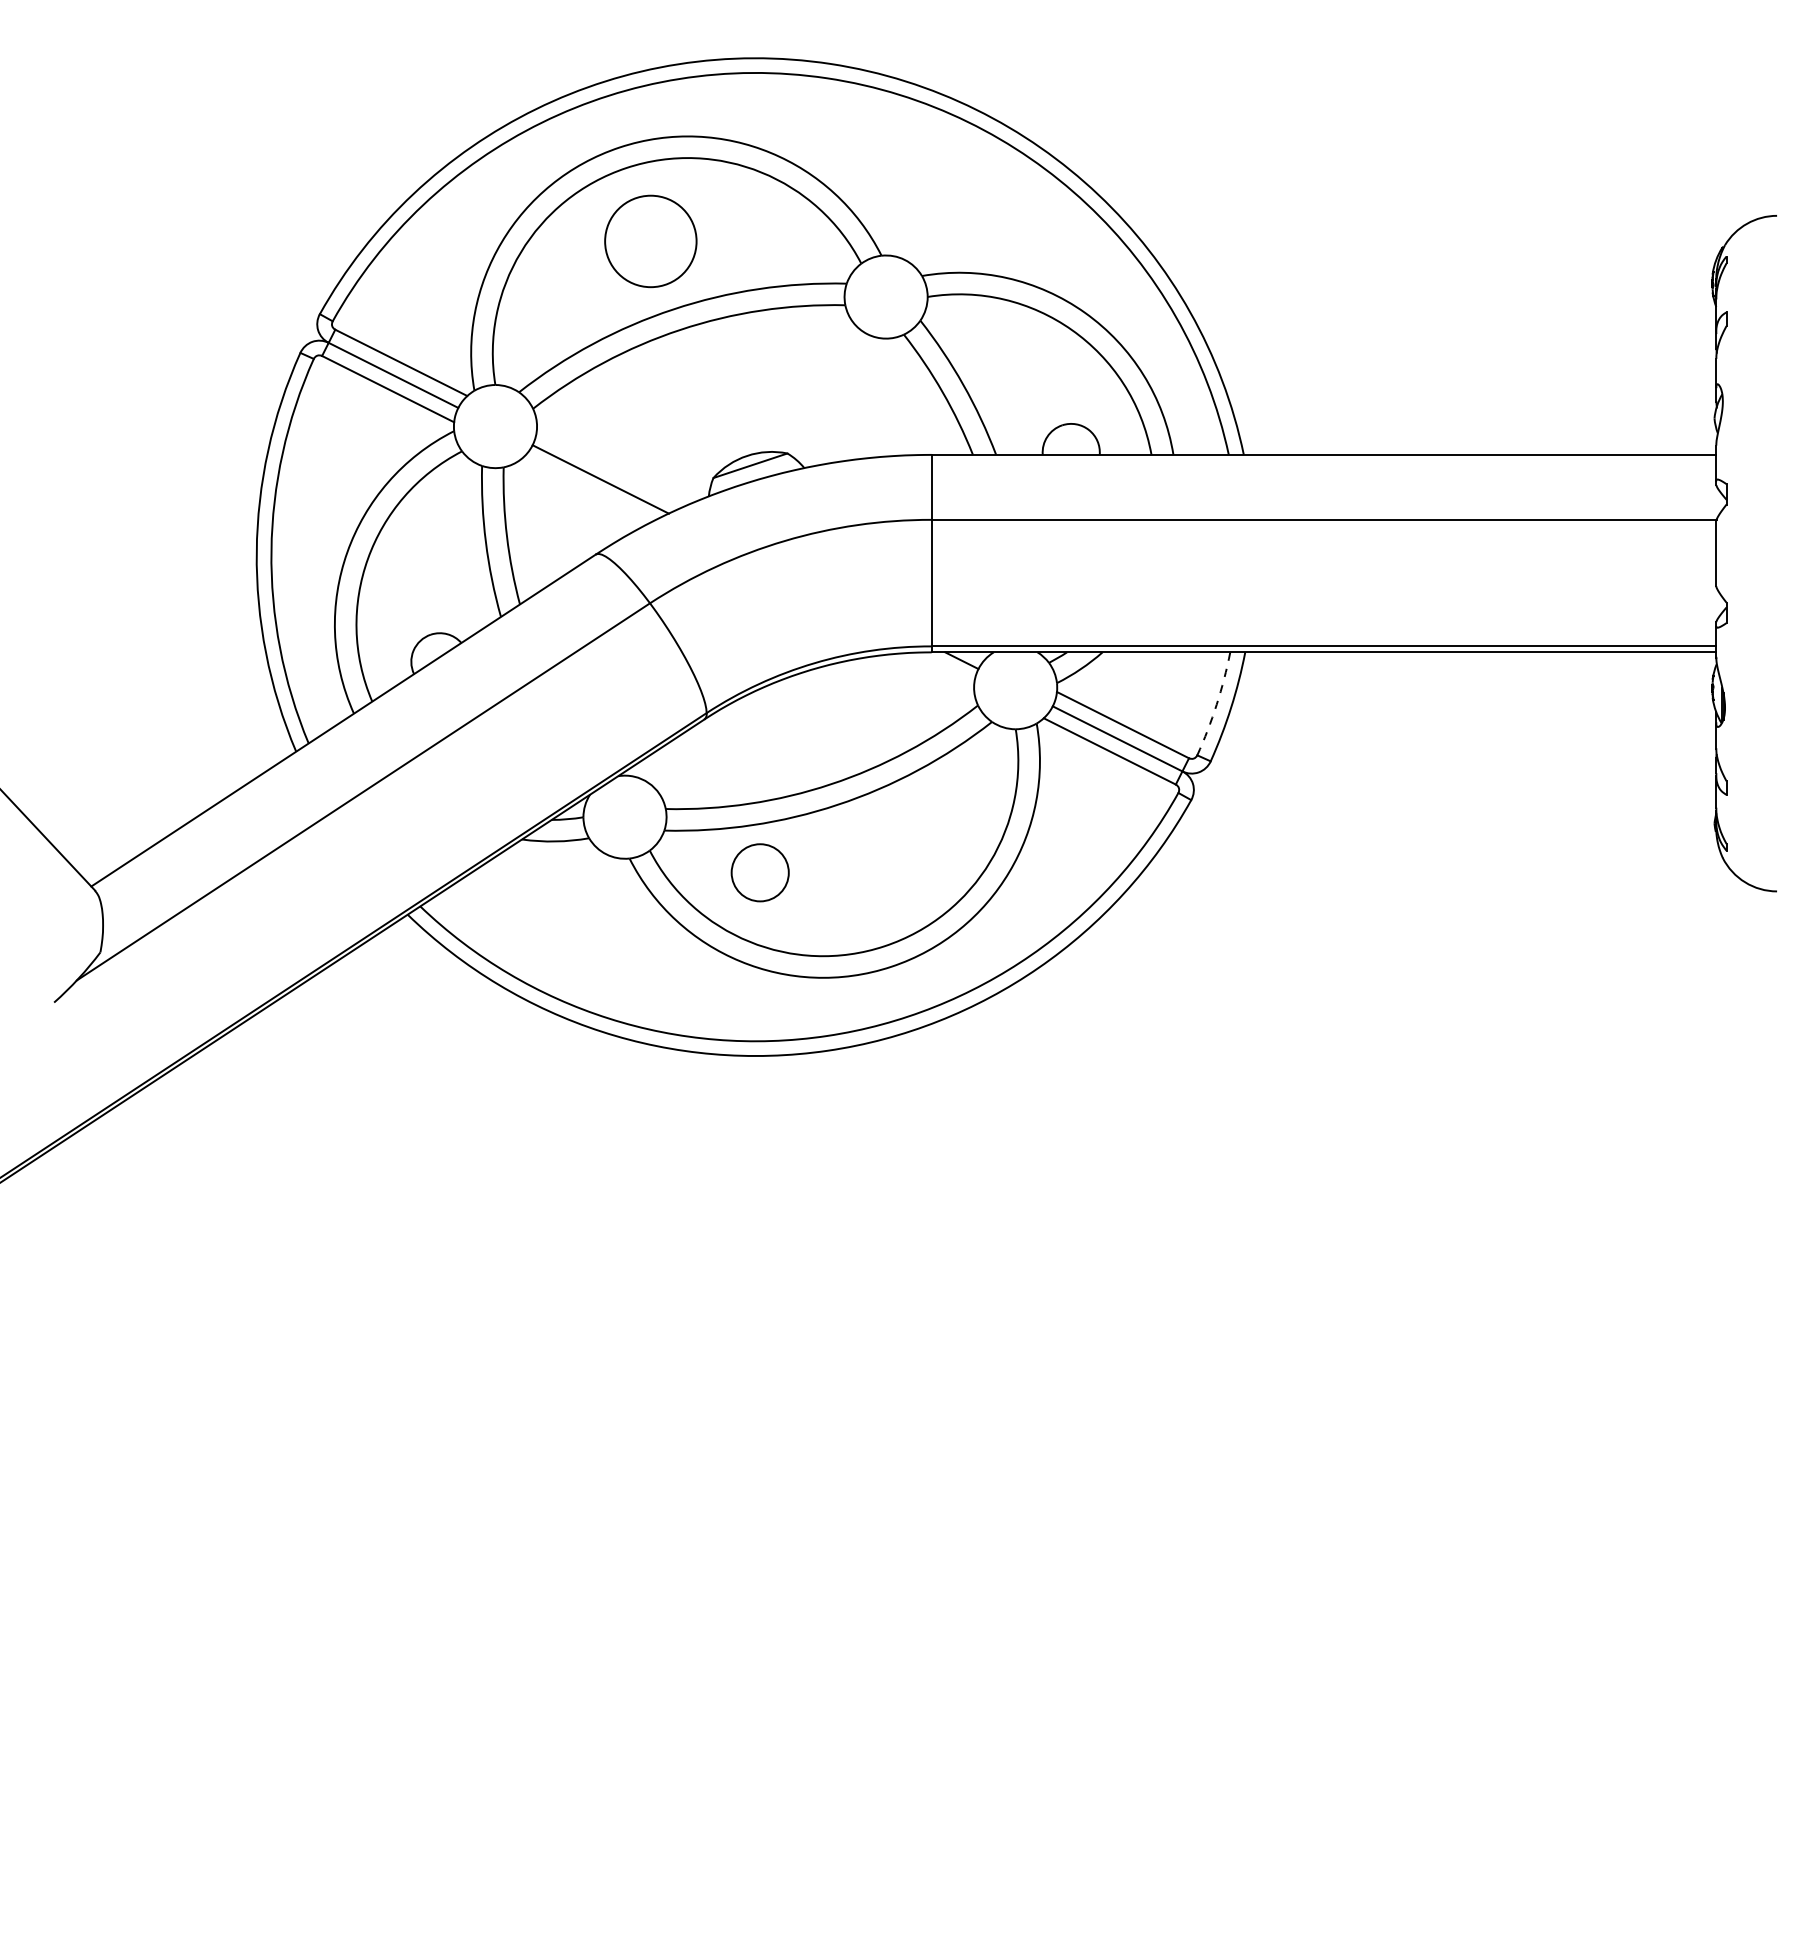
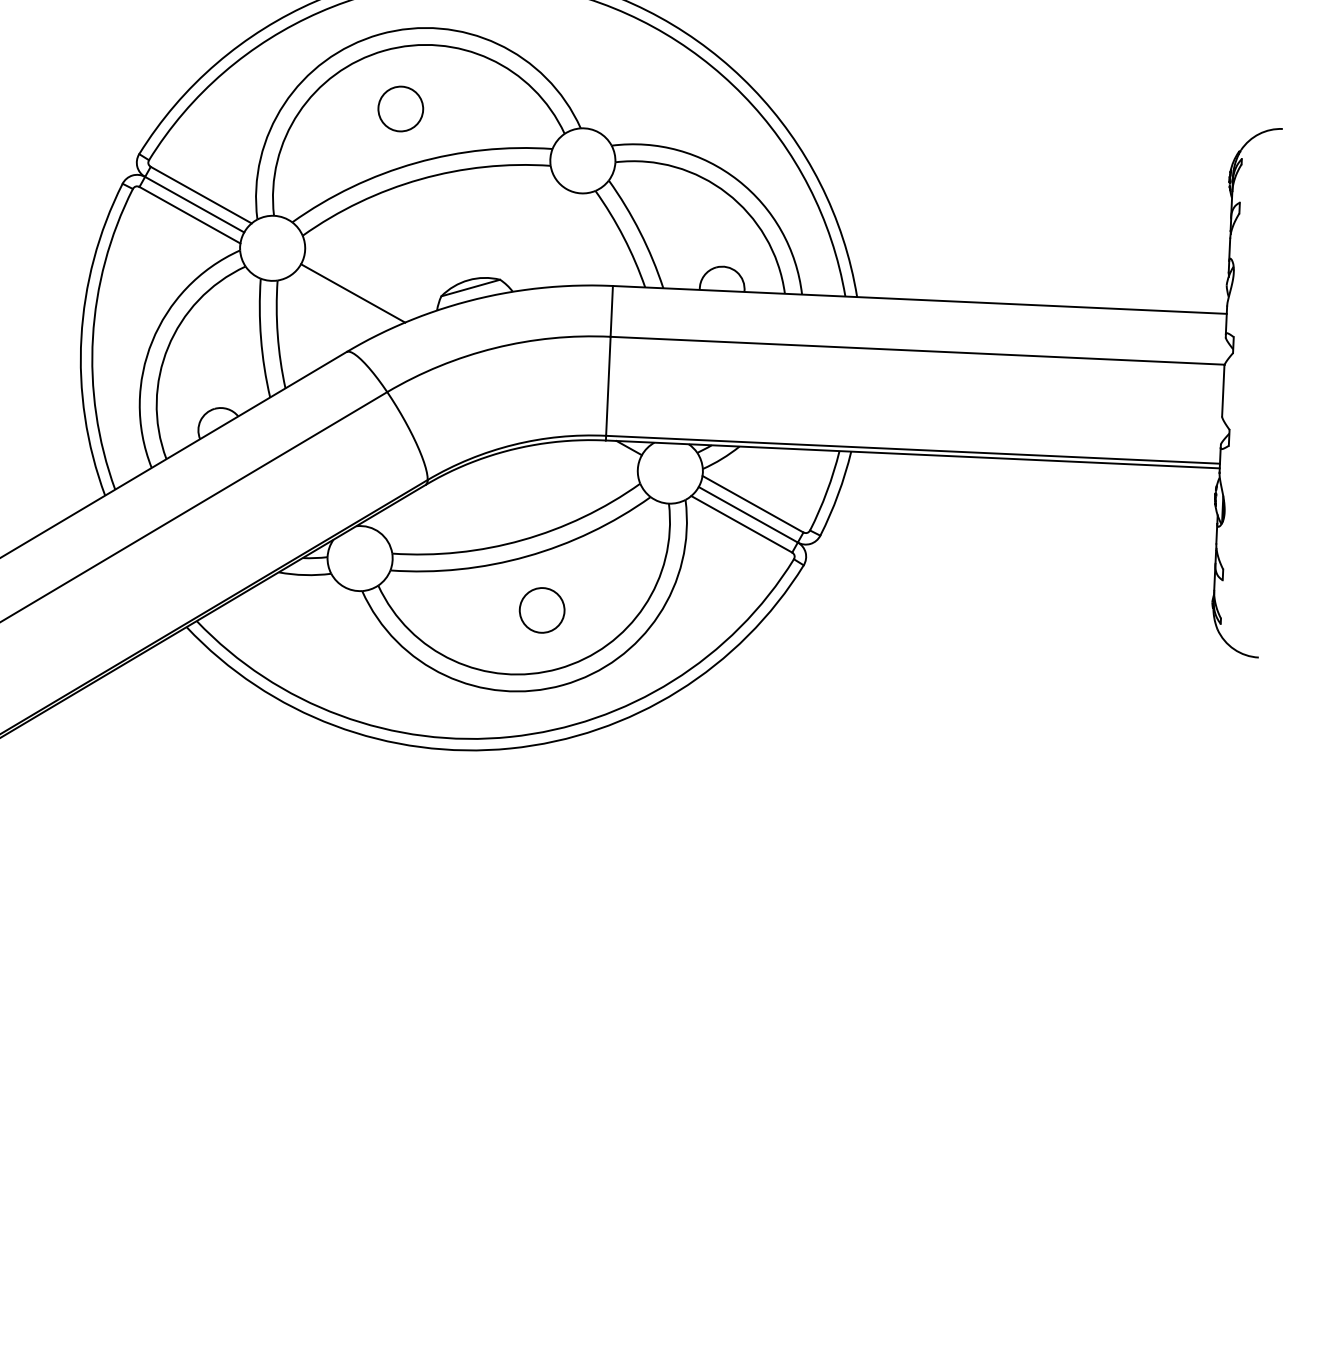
circle: (650, 241) -> (400, 109), size x0.62
arc: (1216, 704) -> (826, 491), dashed -> solid
circle: (759, 872) -> (541, 610), moved

